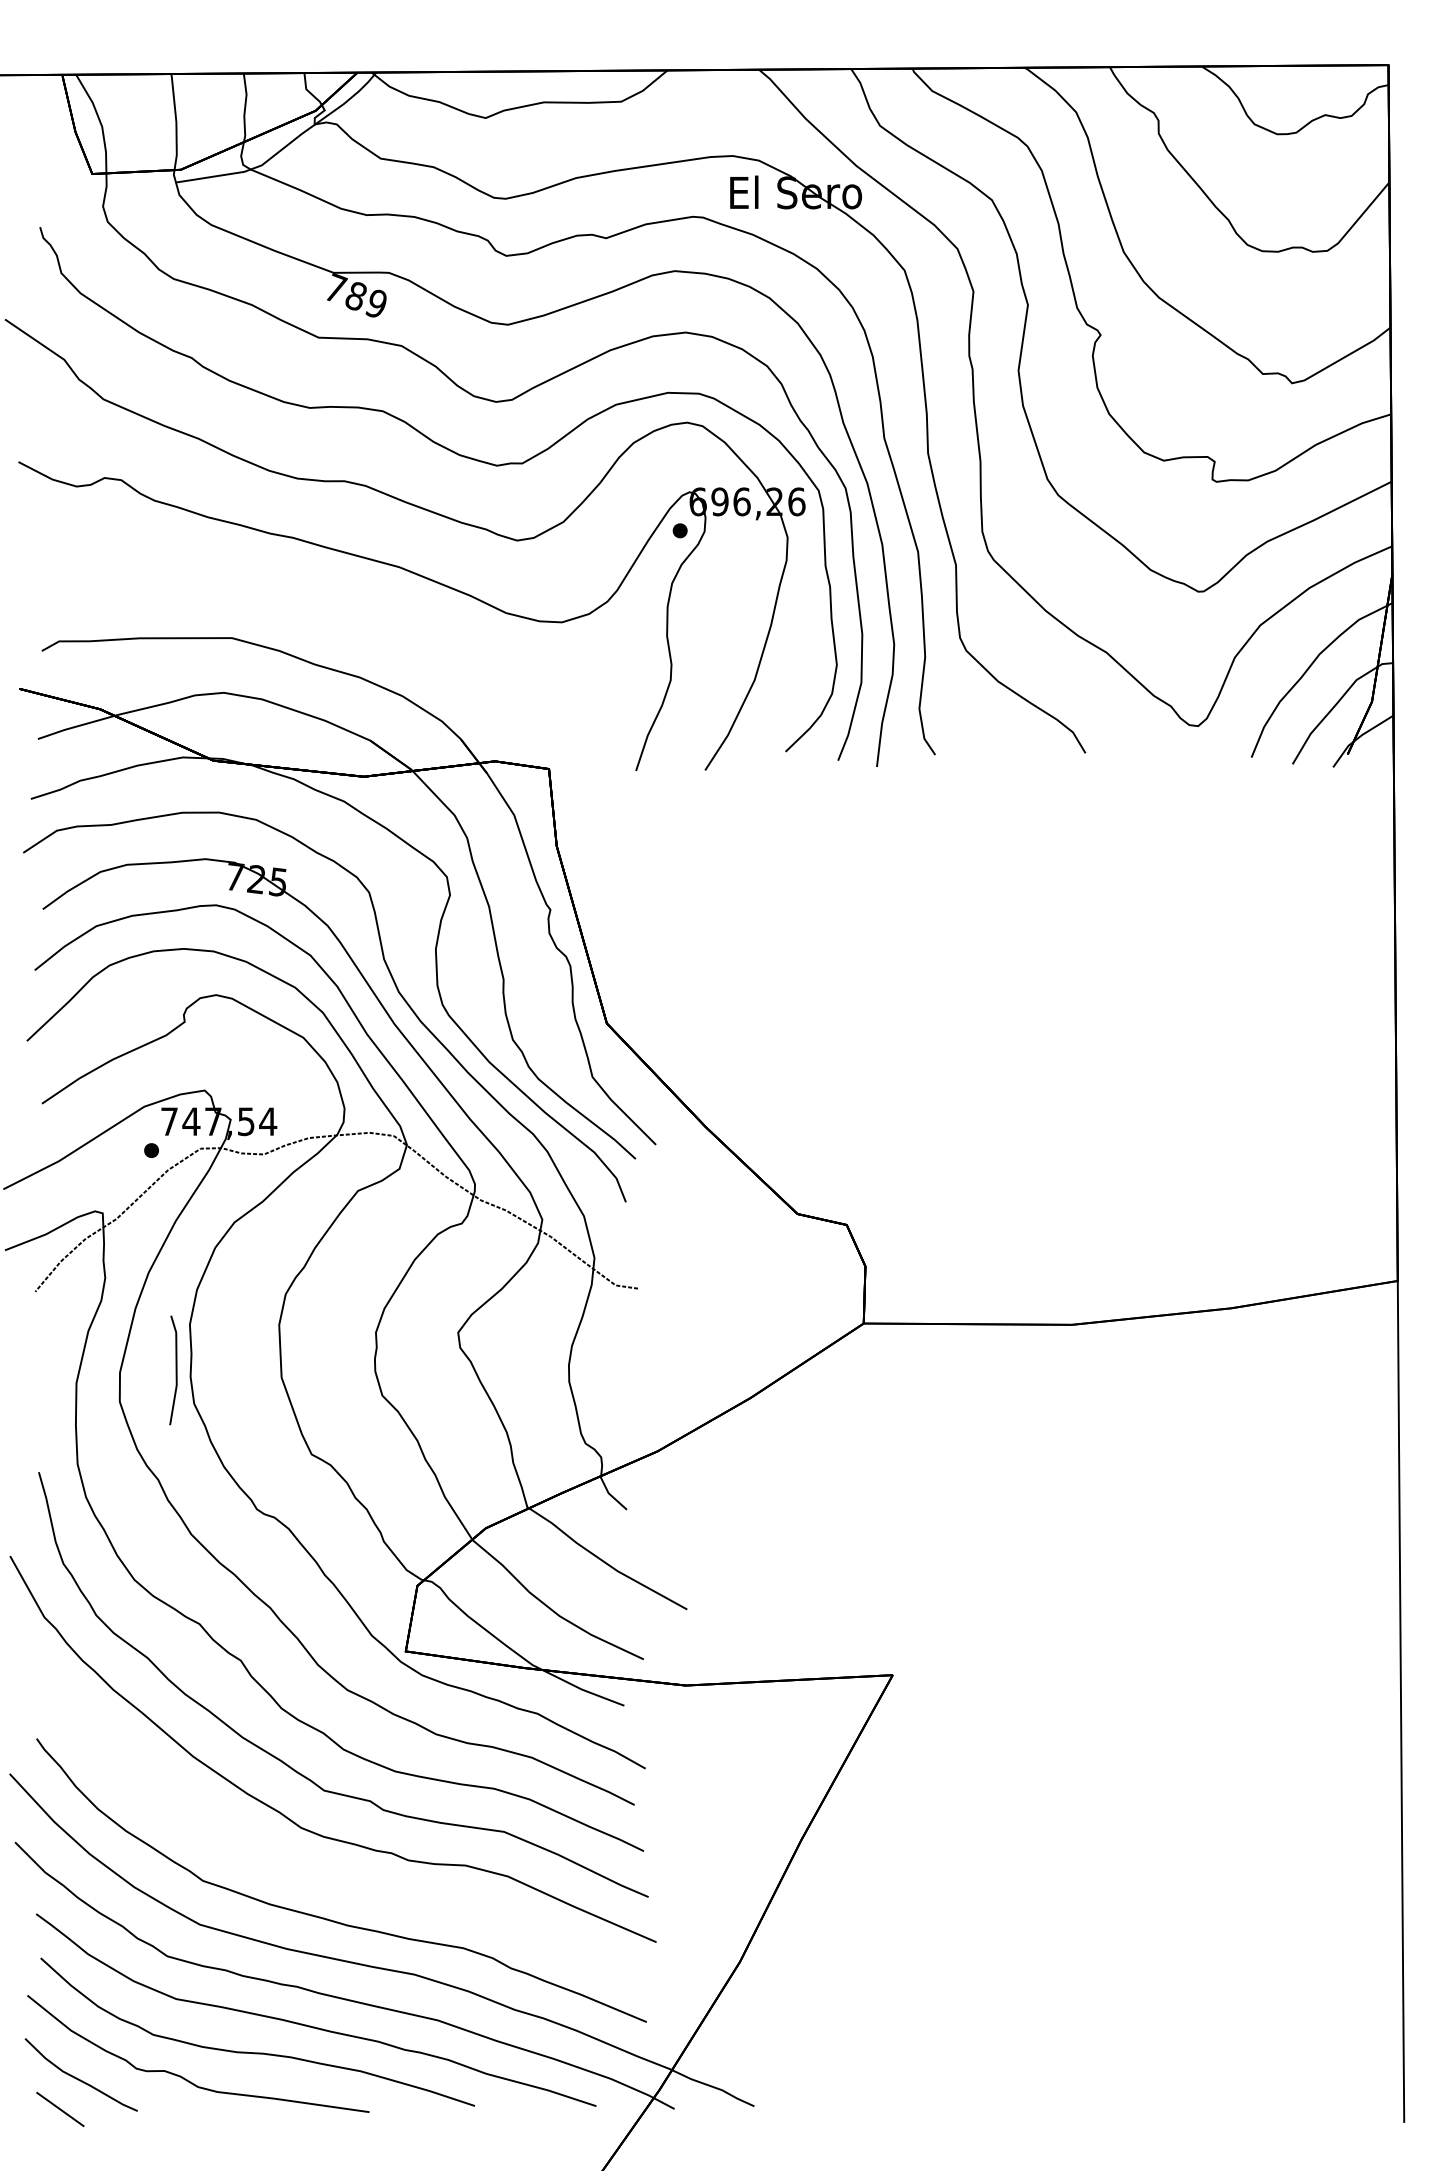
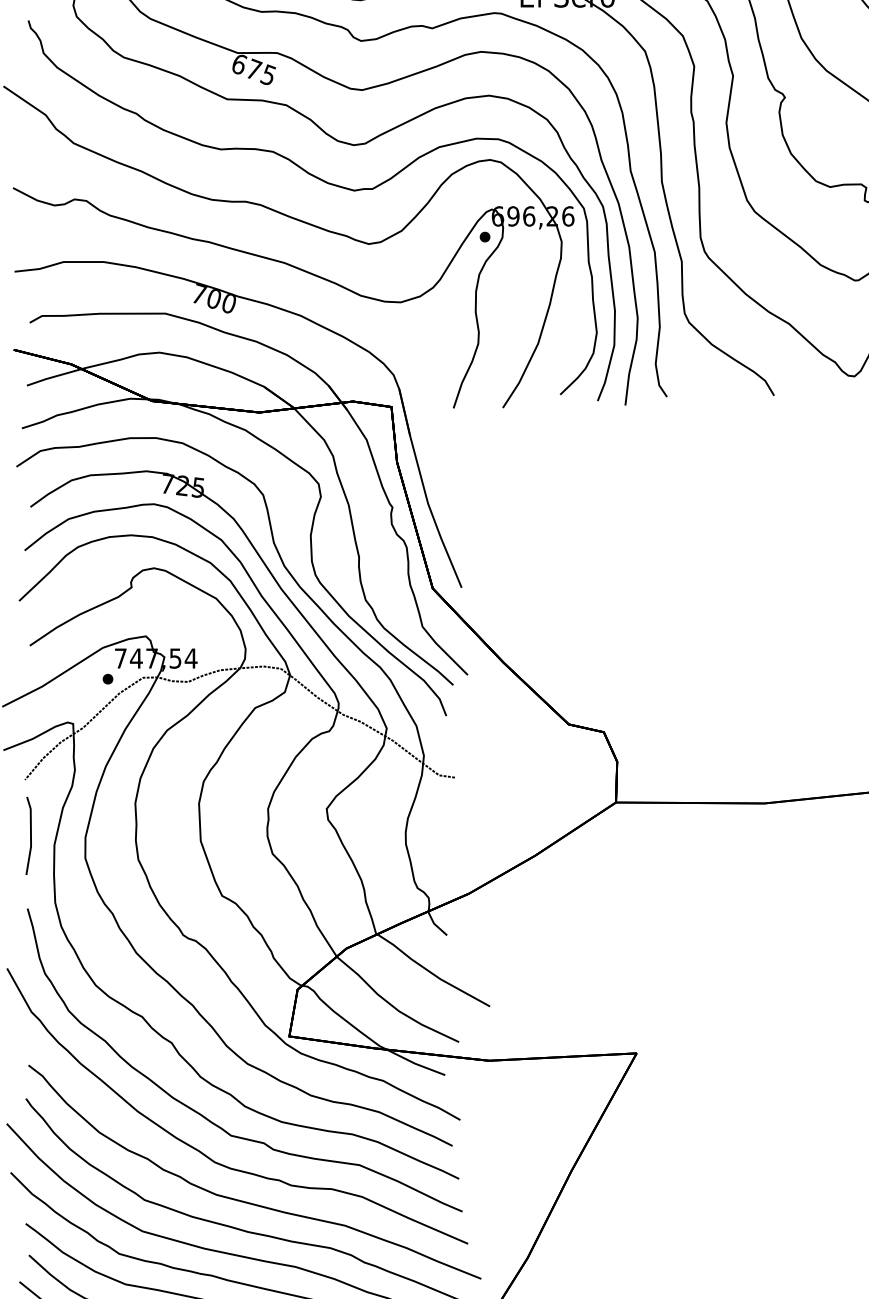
text: (356, 295) -> (254, 69), 789 -> 675
part: (322, 637) -> (229, 313), added
line: (175, 1370) -> (30, 836), moved
part: (343, 1882) -> (244, 1201), added

